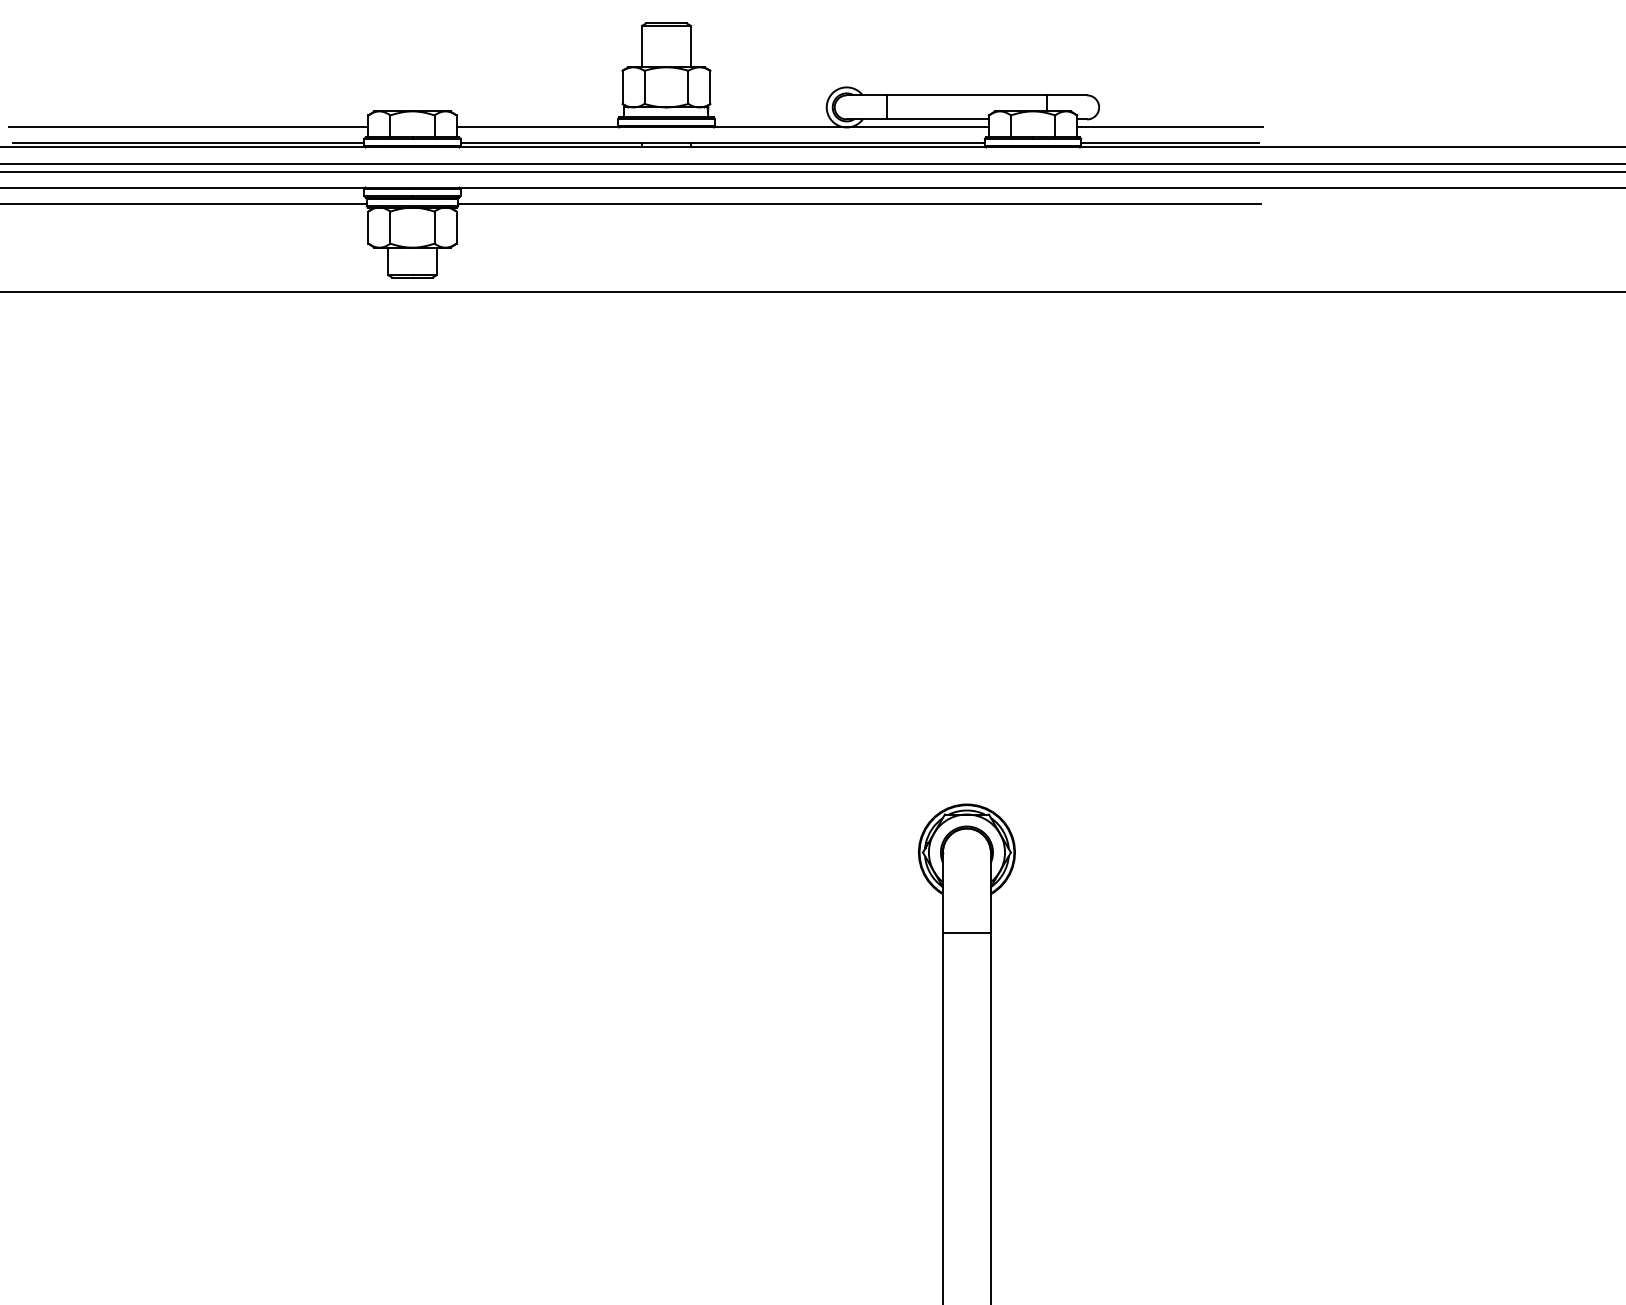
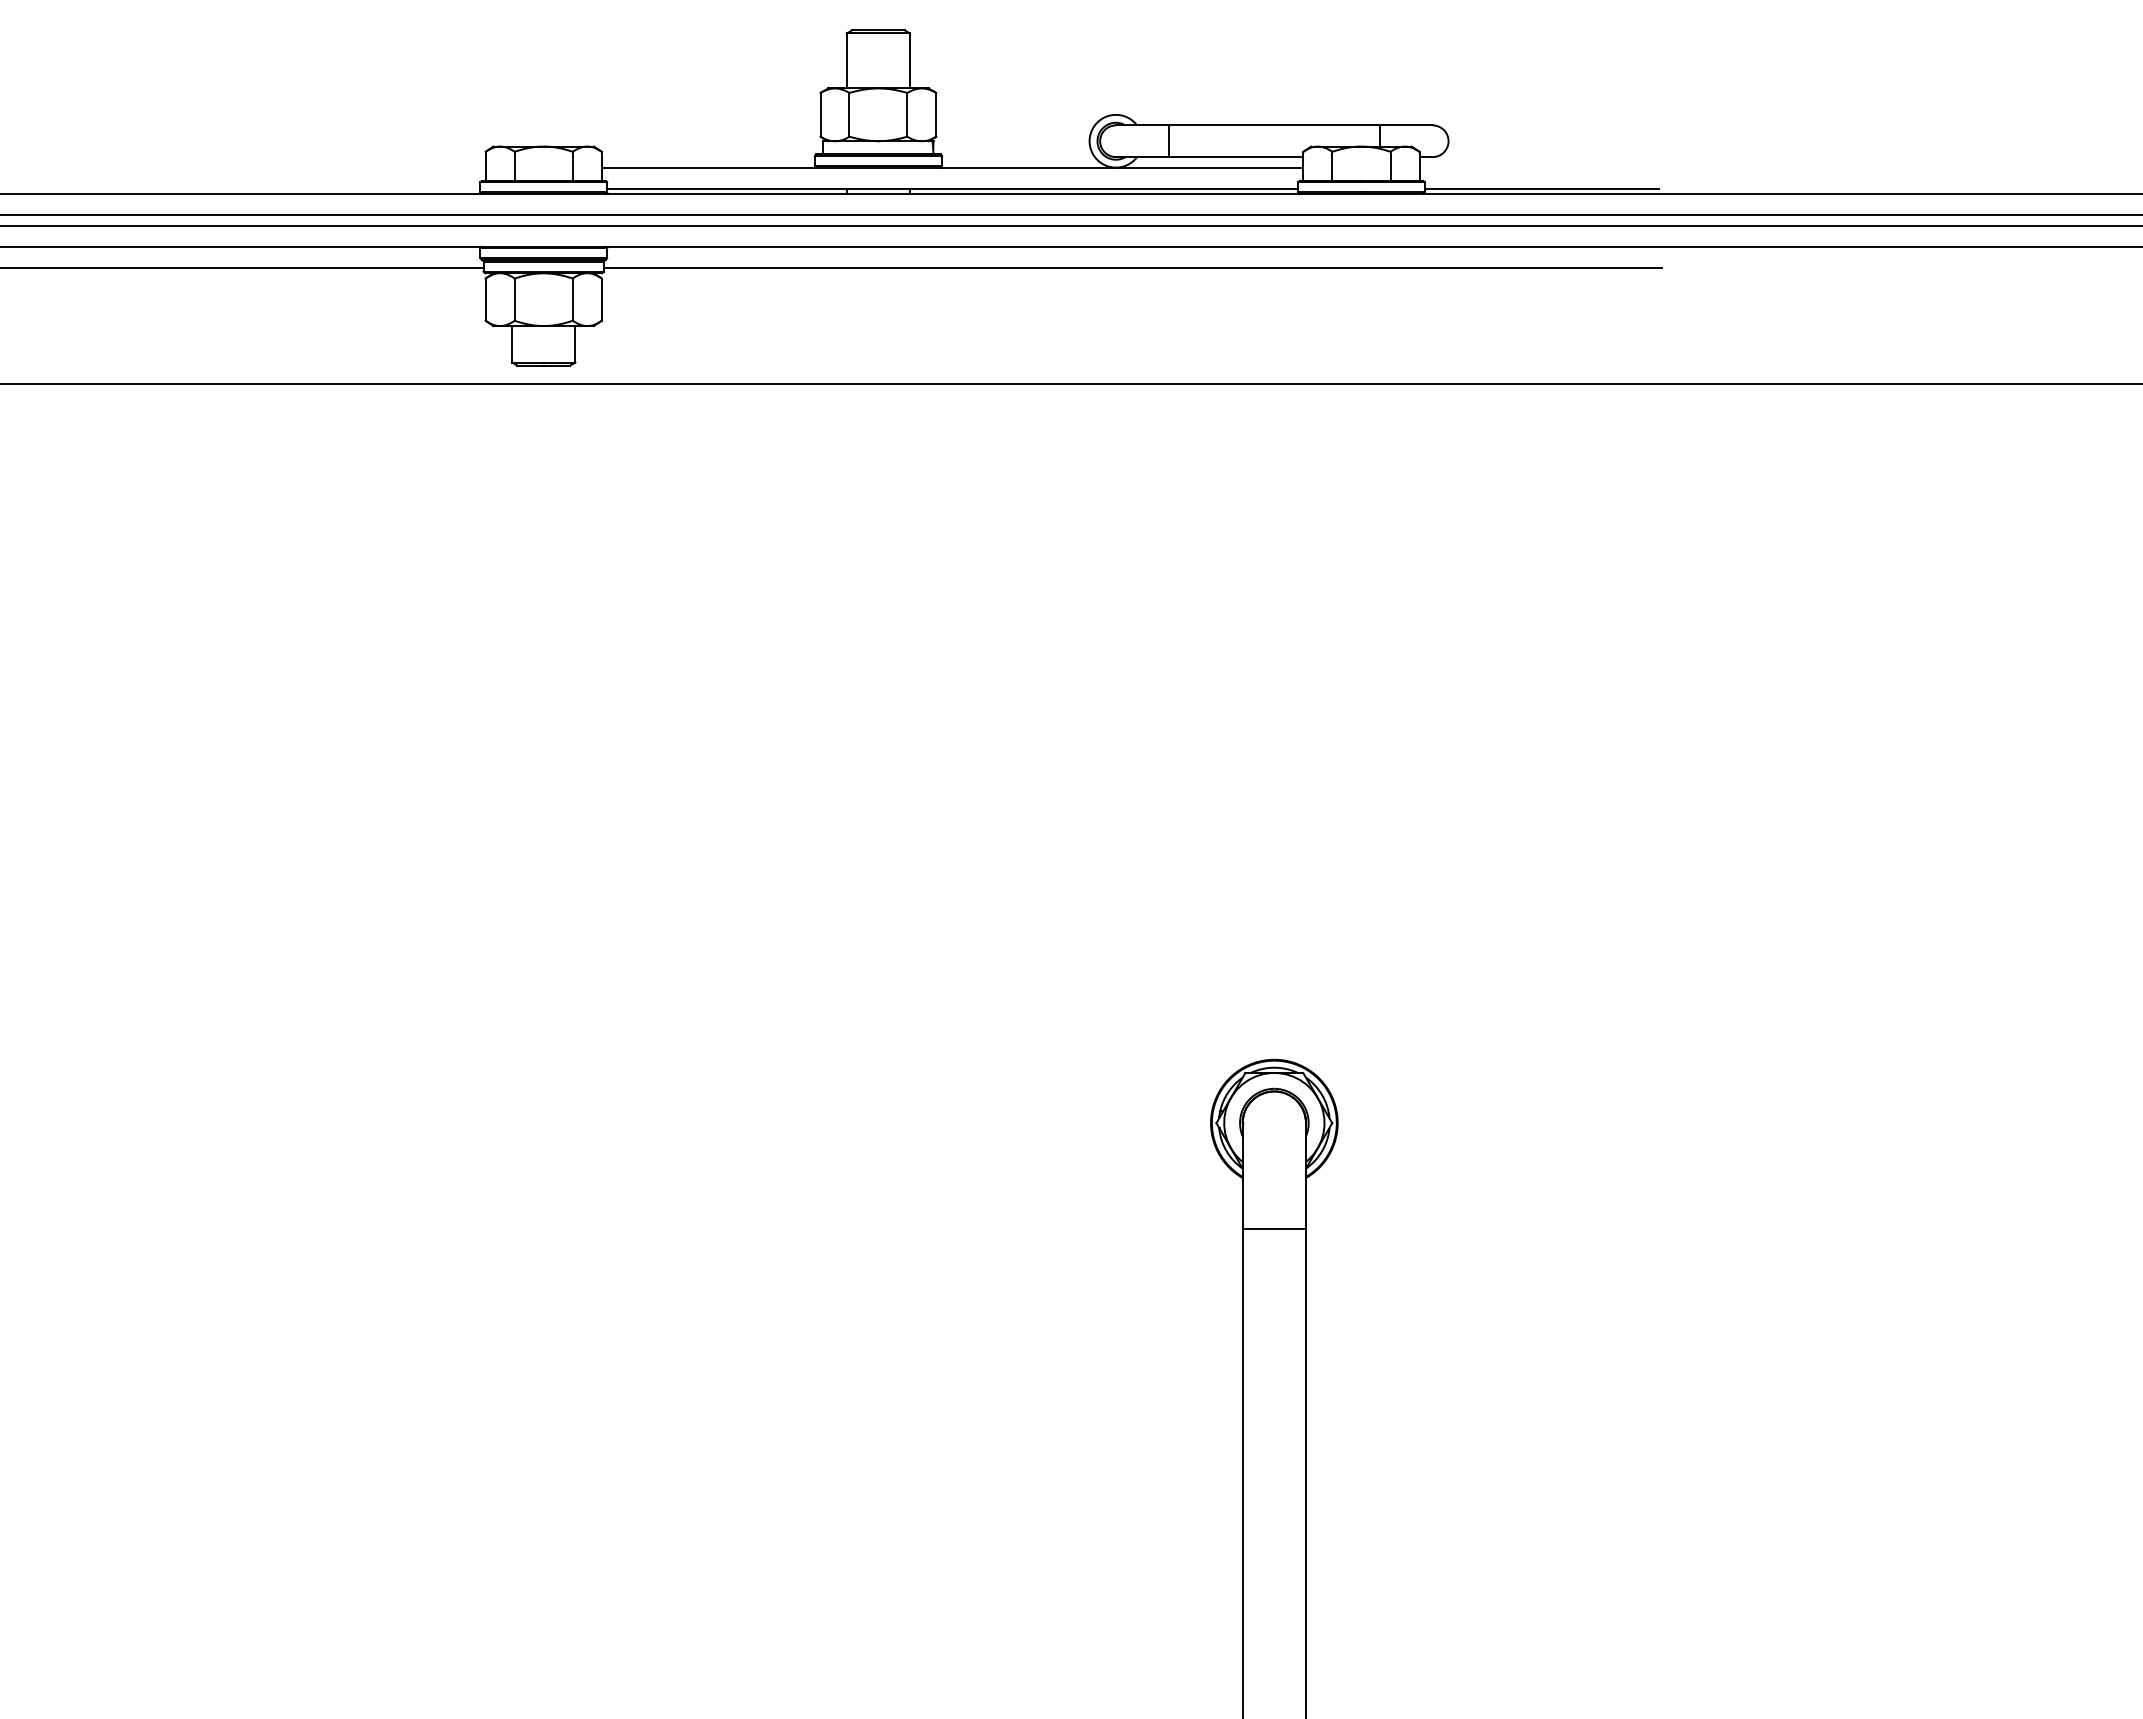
line: (188, 127) -> (248, 167), removed
line: (1169, 127) -> (1541, 167), removed
line: (188, 143) -> (248, 188), removed

